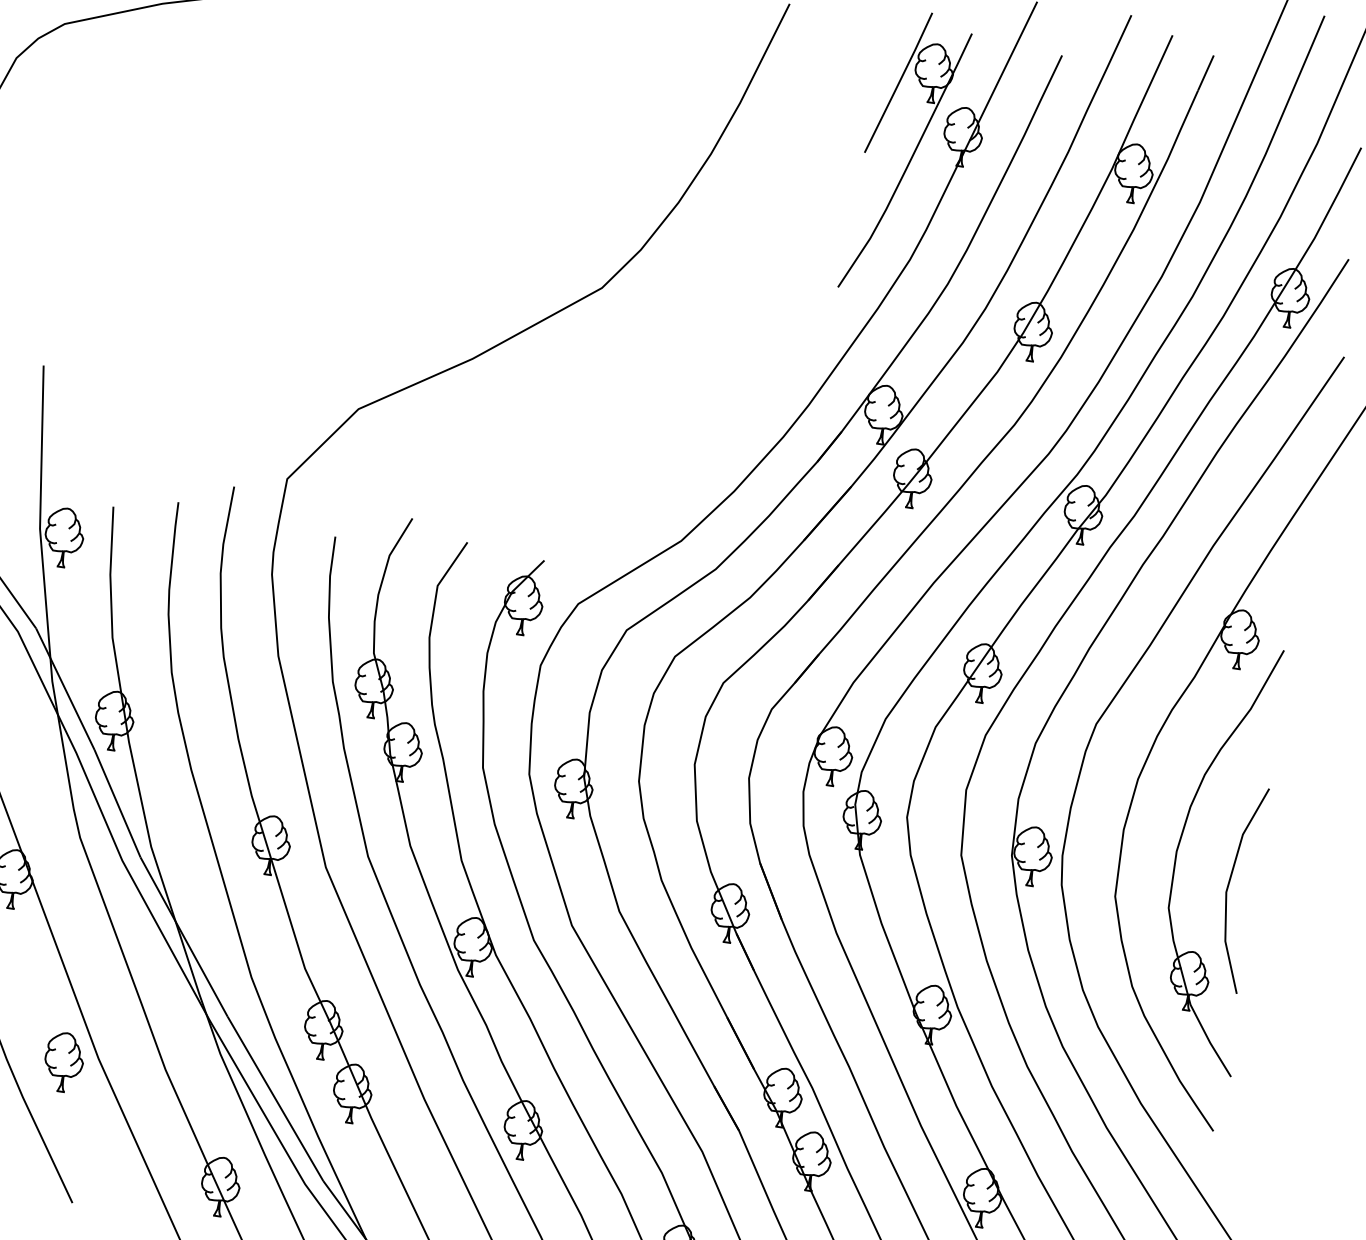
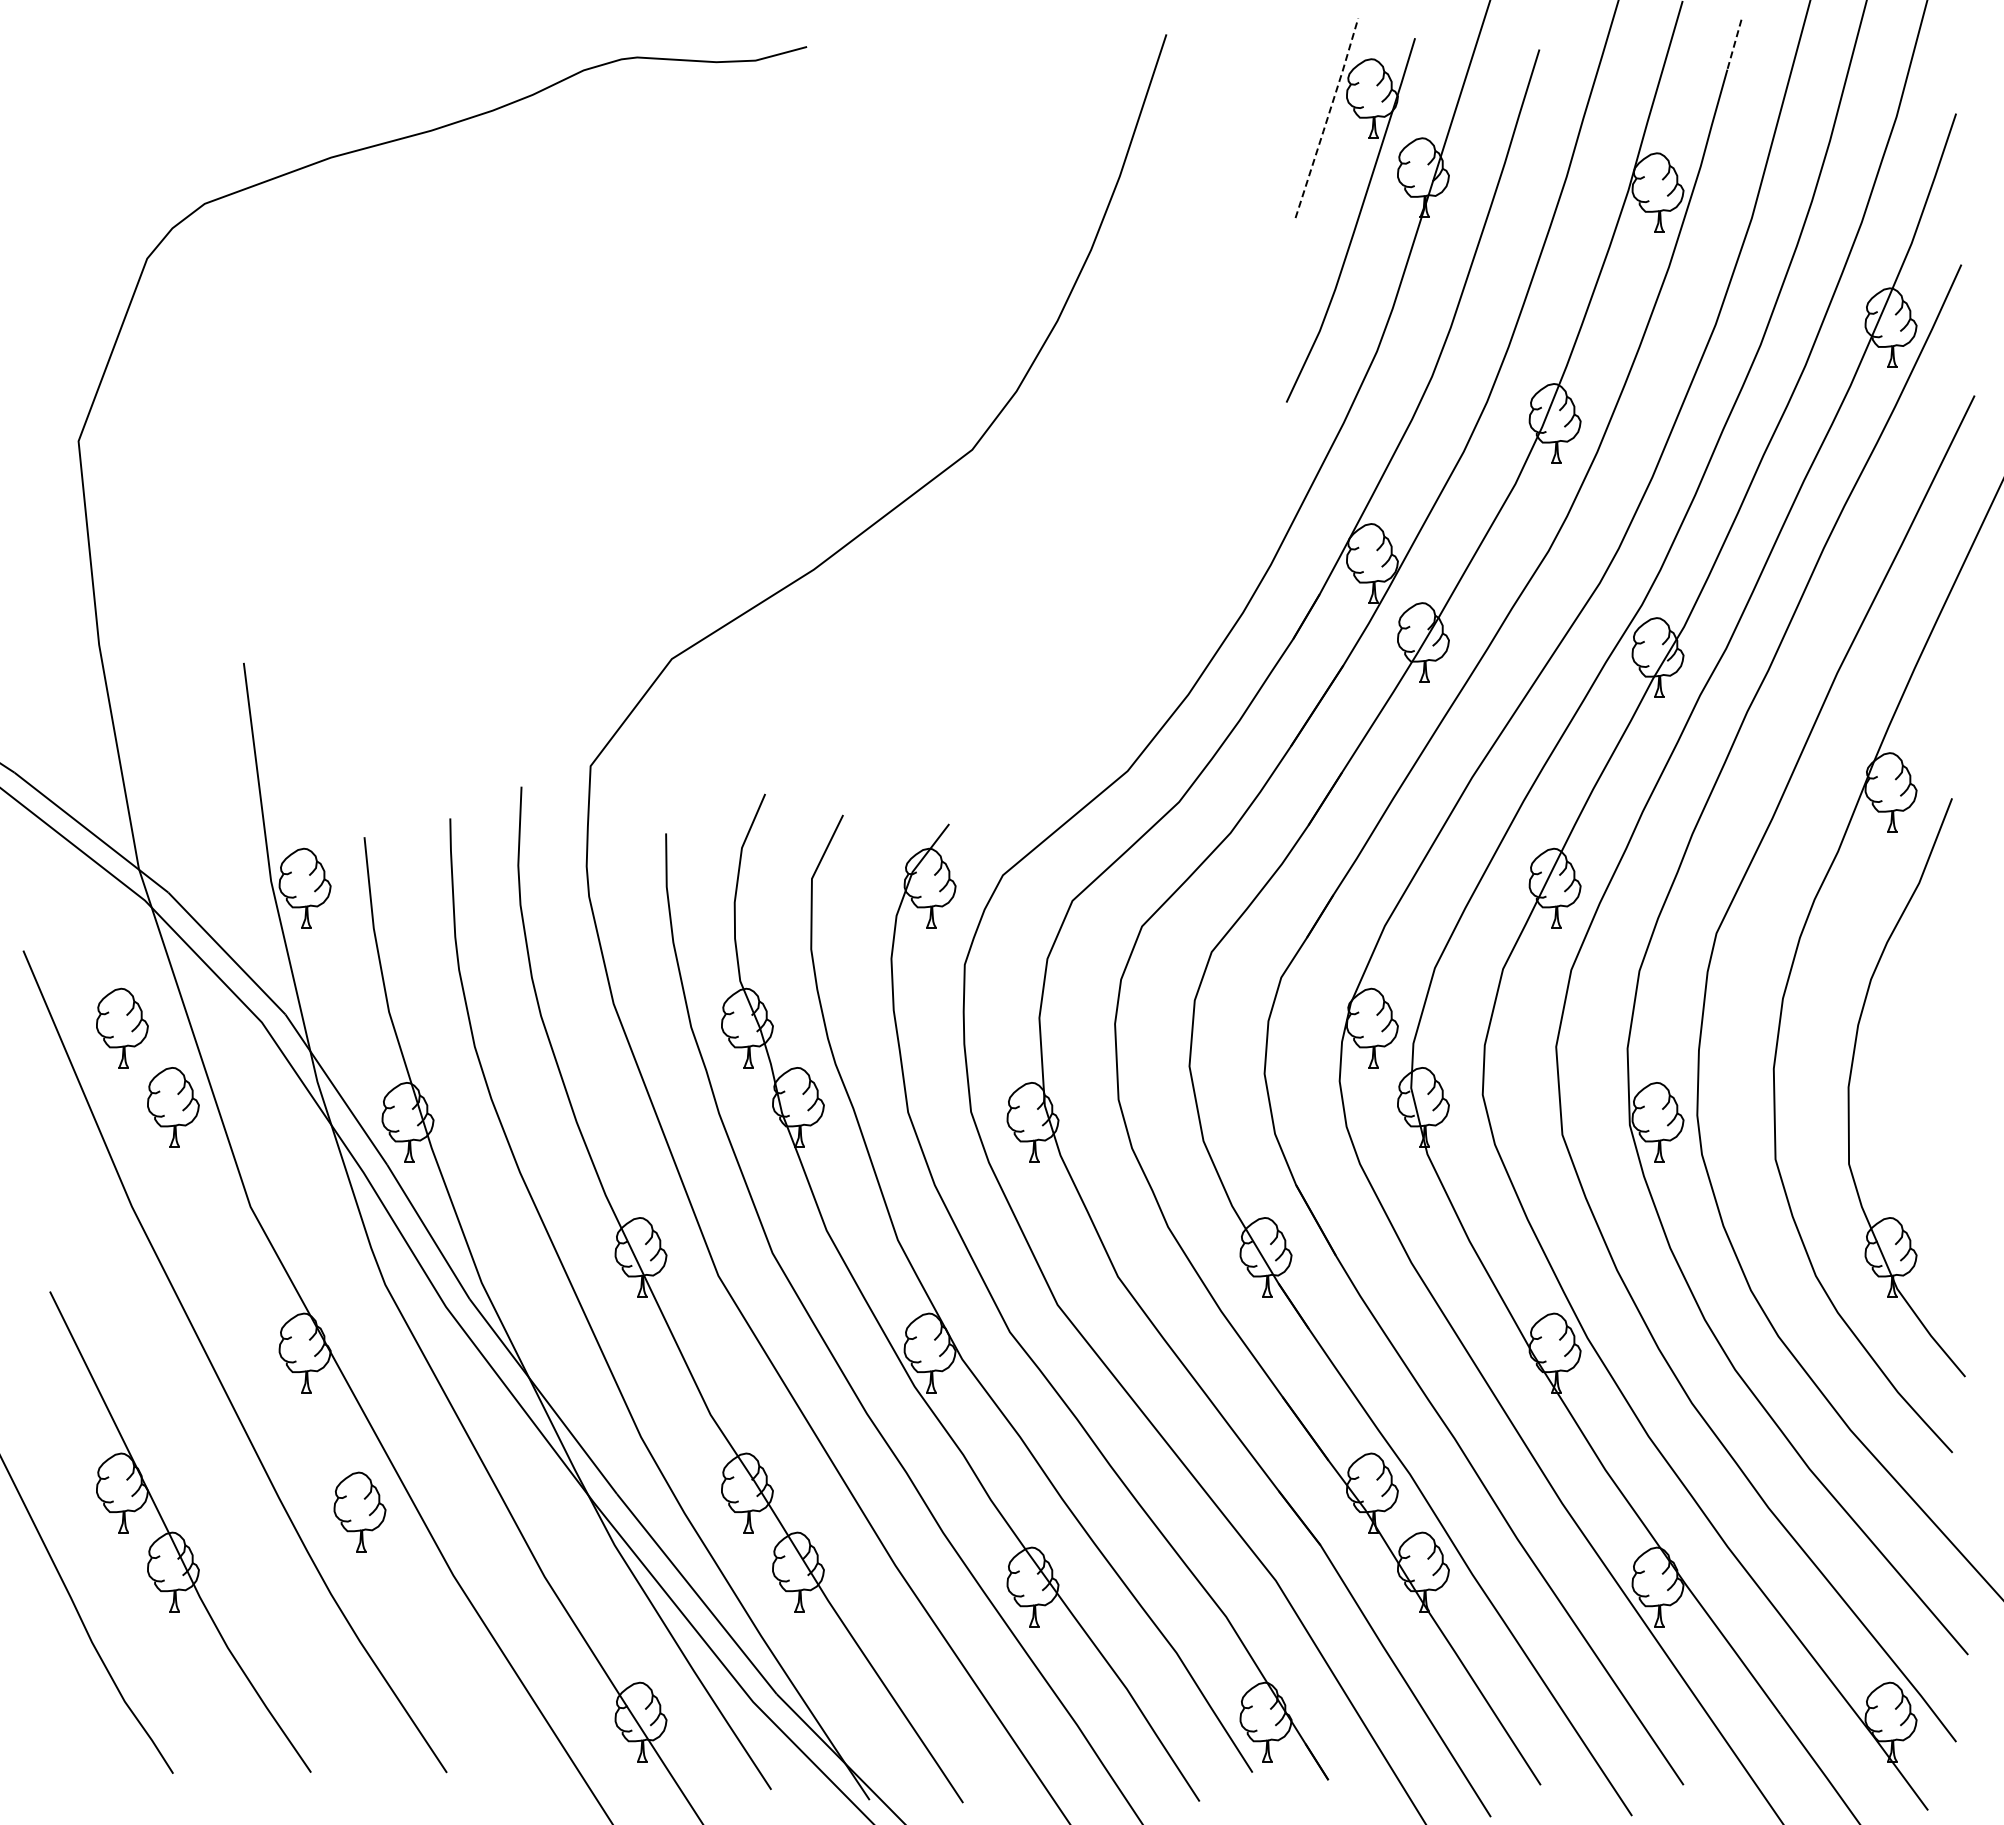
line: (1206, 72) -> (1734, 44), solid -> dashed
line: (898, 83) -> (1327, 118), solid -> dashed
line: (1229, 884) -> (1925, 1120), removed
part: (63, 1061) -> (359, 1511), moved

